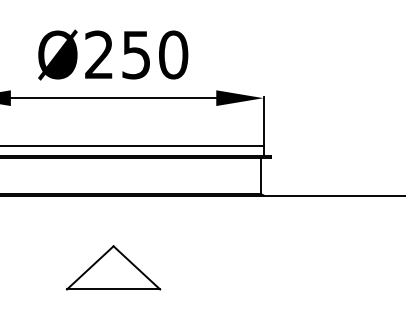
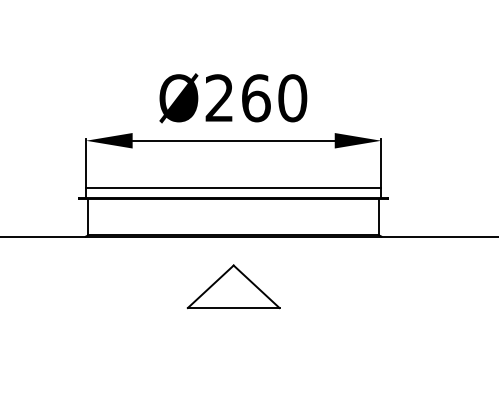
text: (136, 55) -> (256, 98), Ø250 -> Ø260
part: (113, 267) -> (233, 286), moved

